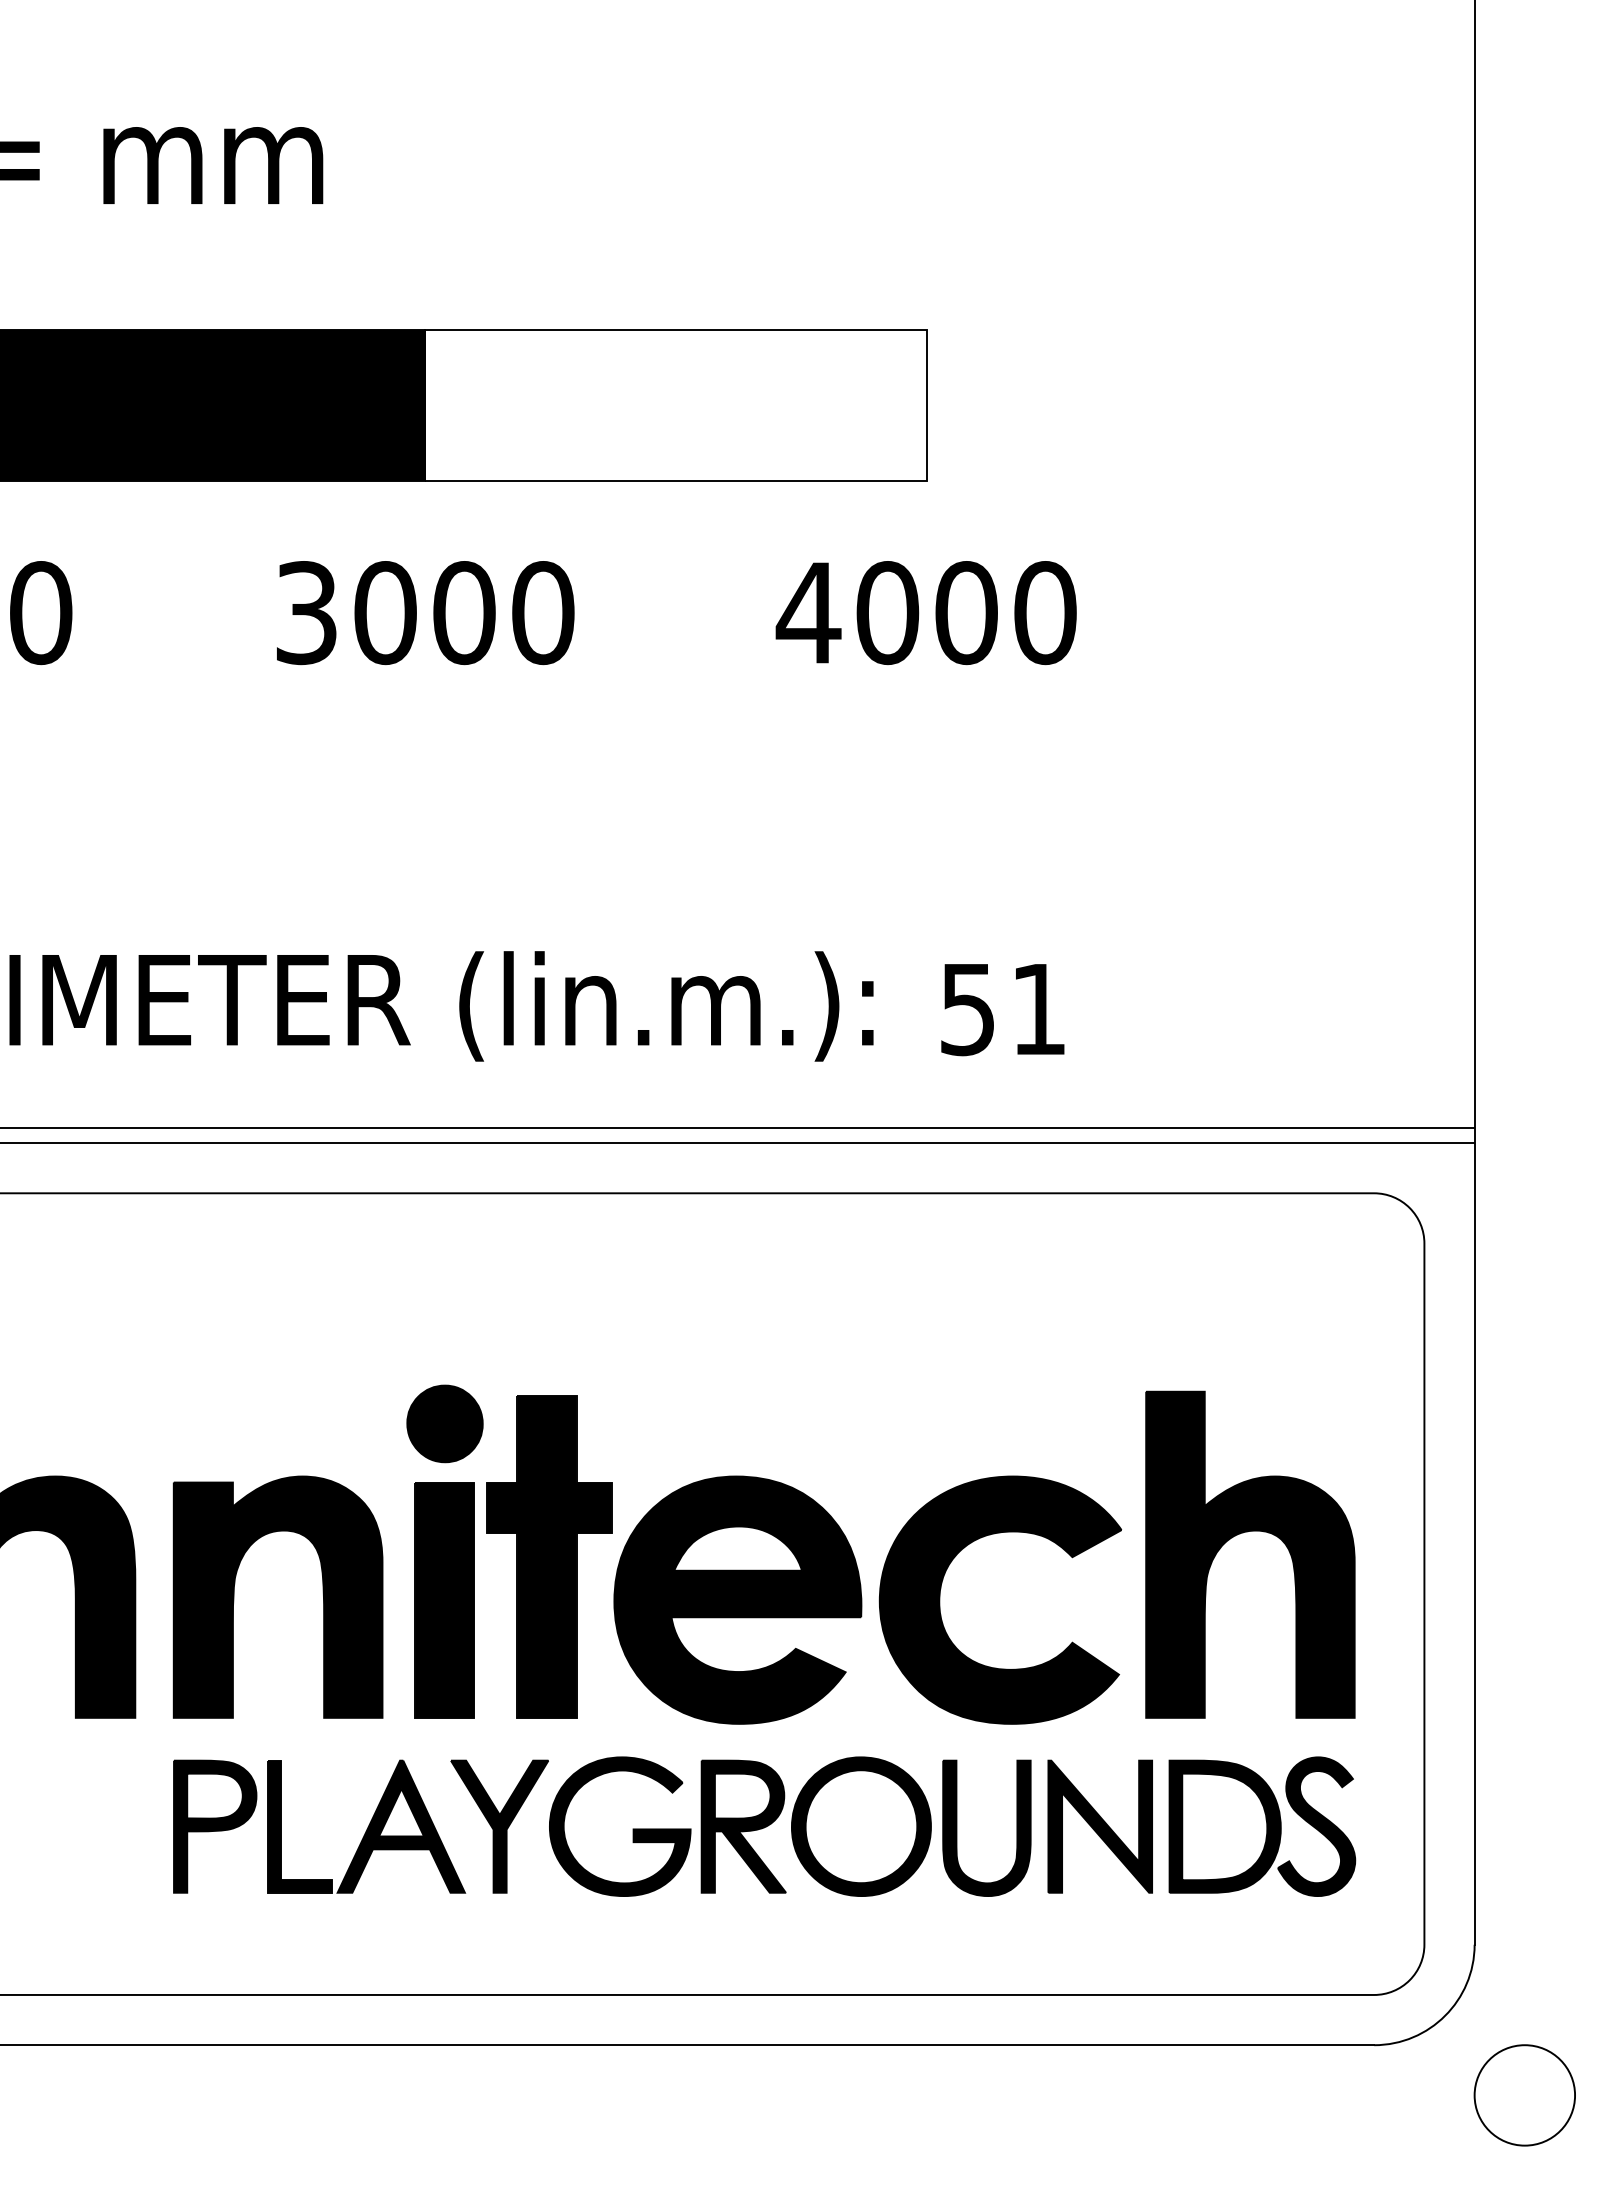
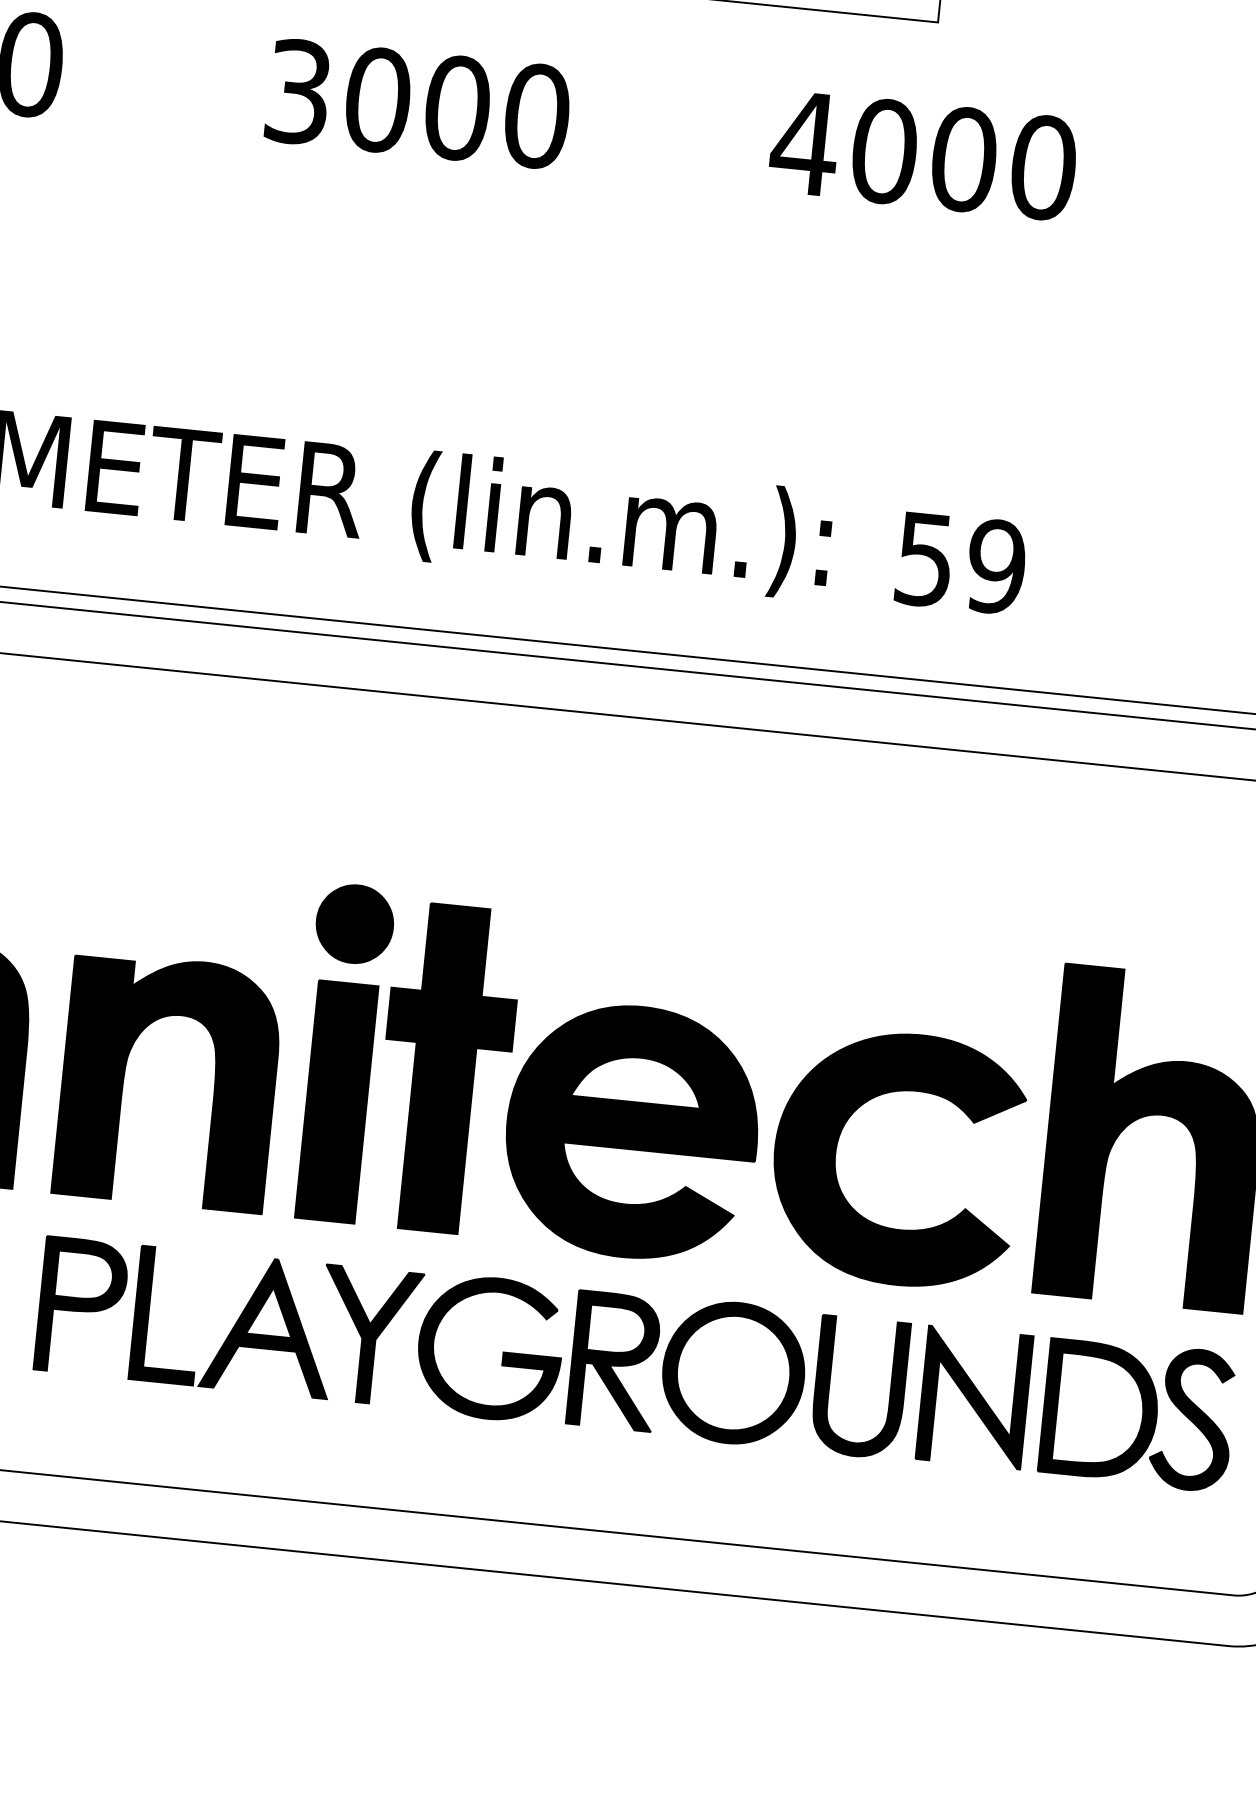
text: (1038, 1009) -> (996, 566), 51 -> 59

